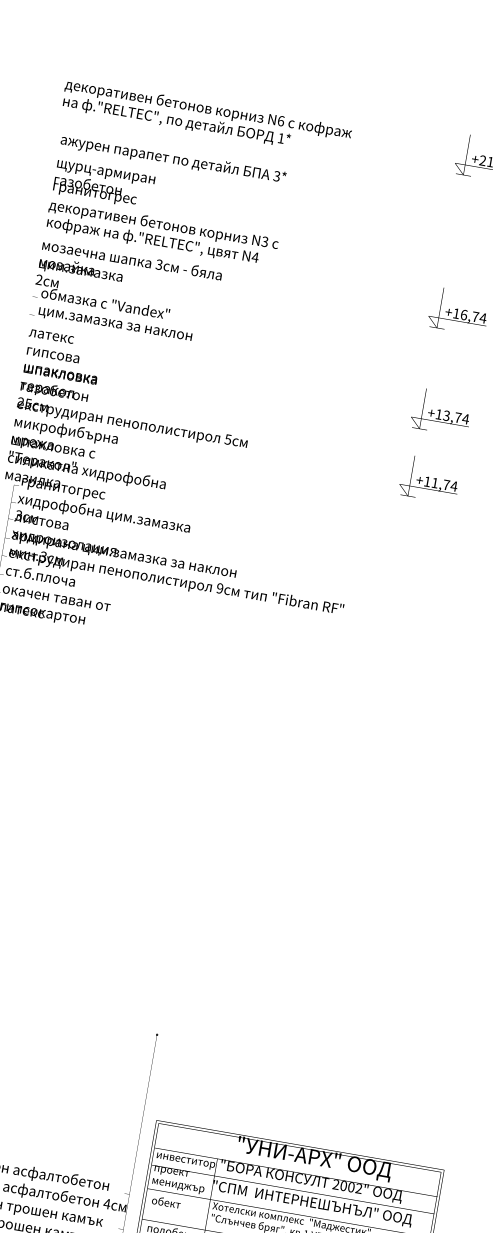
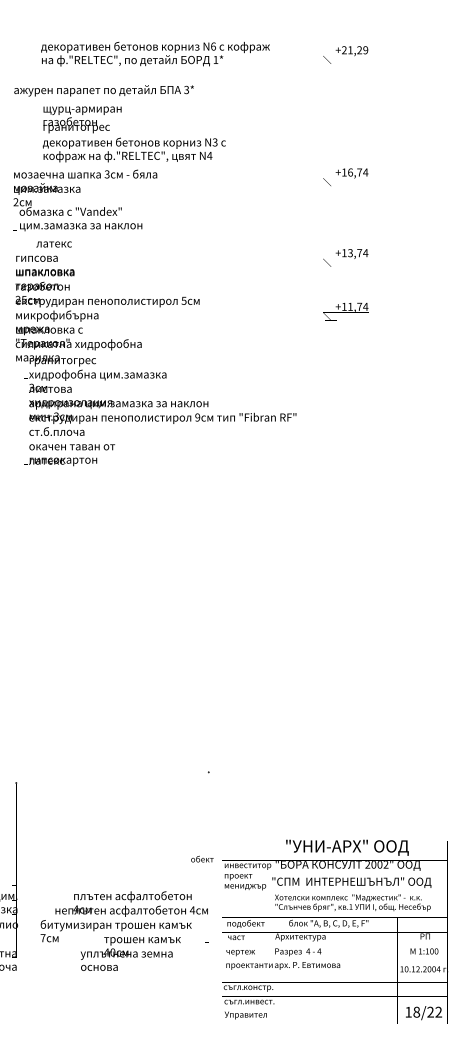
text: (206, 118) -> (155, 54), moved
text: (164, 214) -> (133, 134), moved
text: (50, 336) -> (53, 244), moved
text: (166, 1201) -> (202, 858), moved

